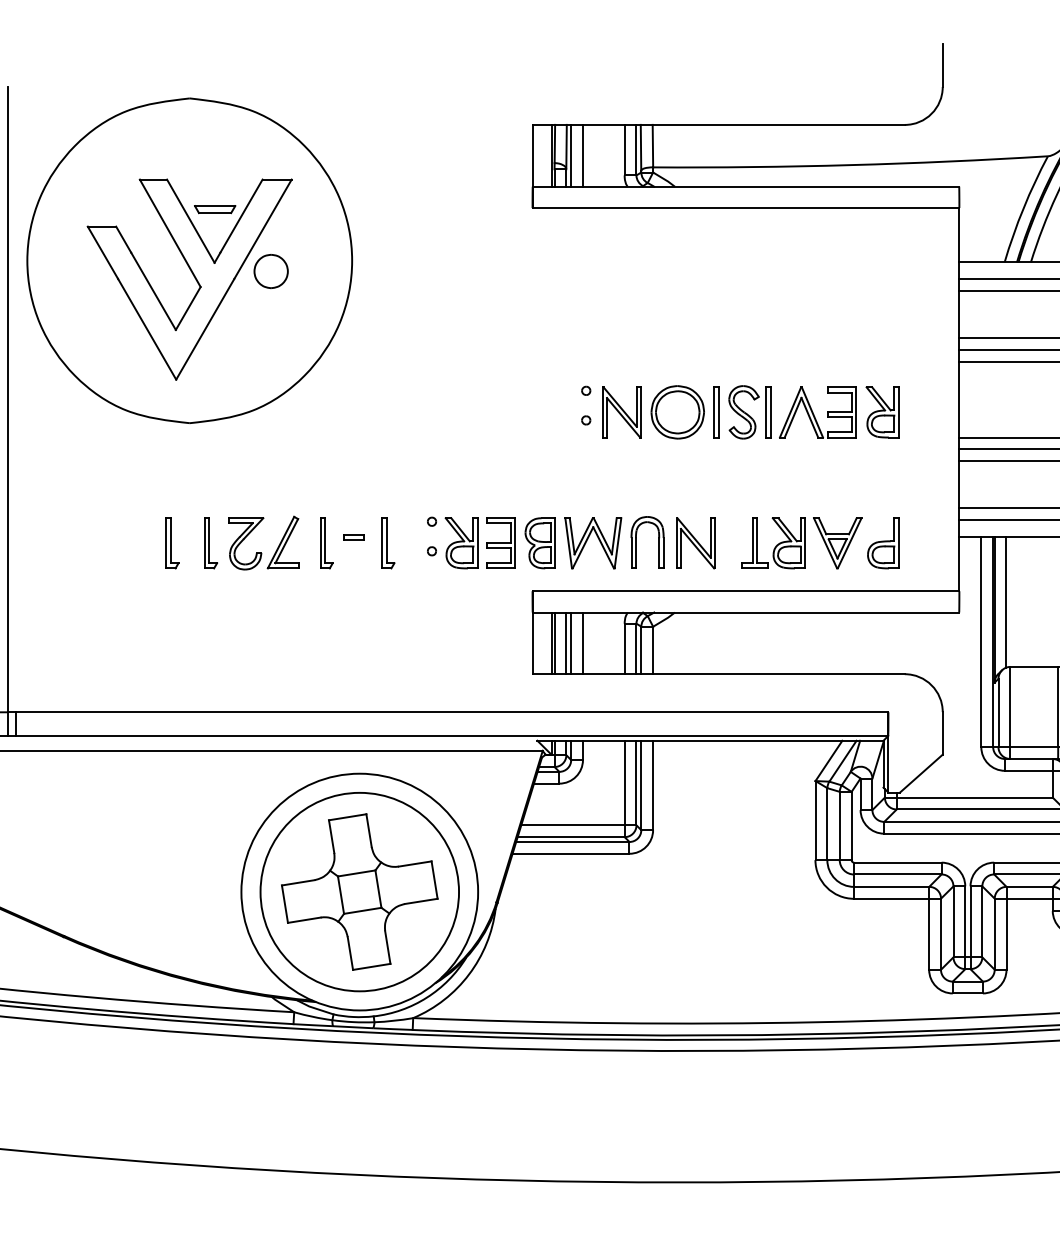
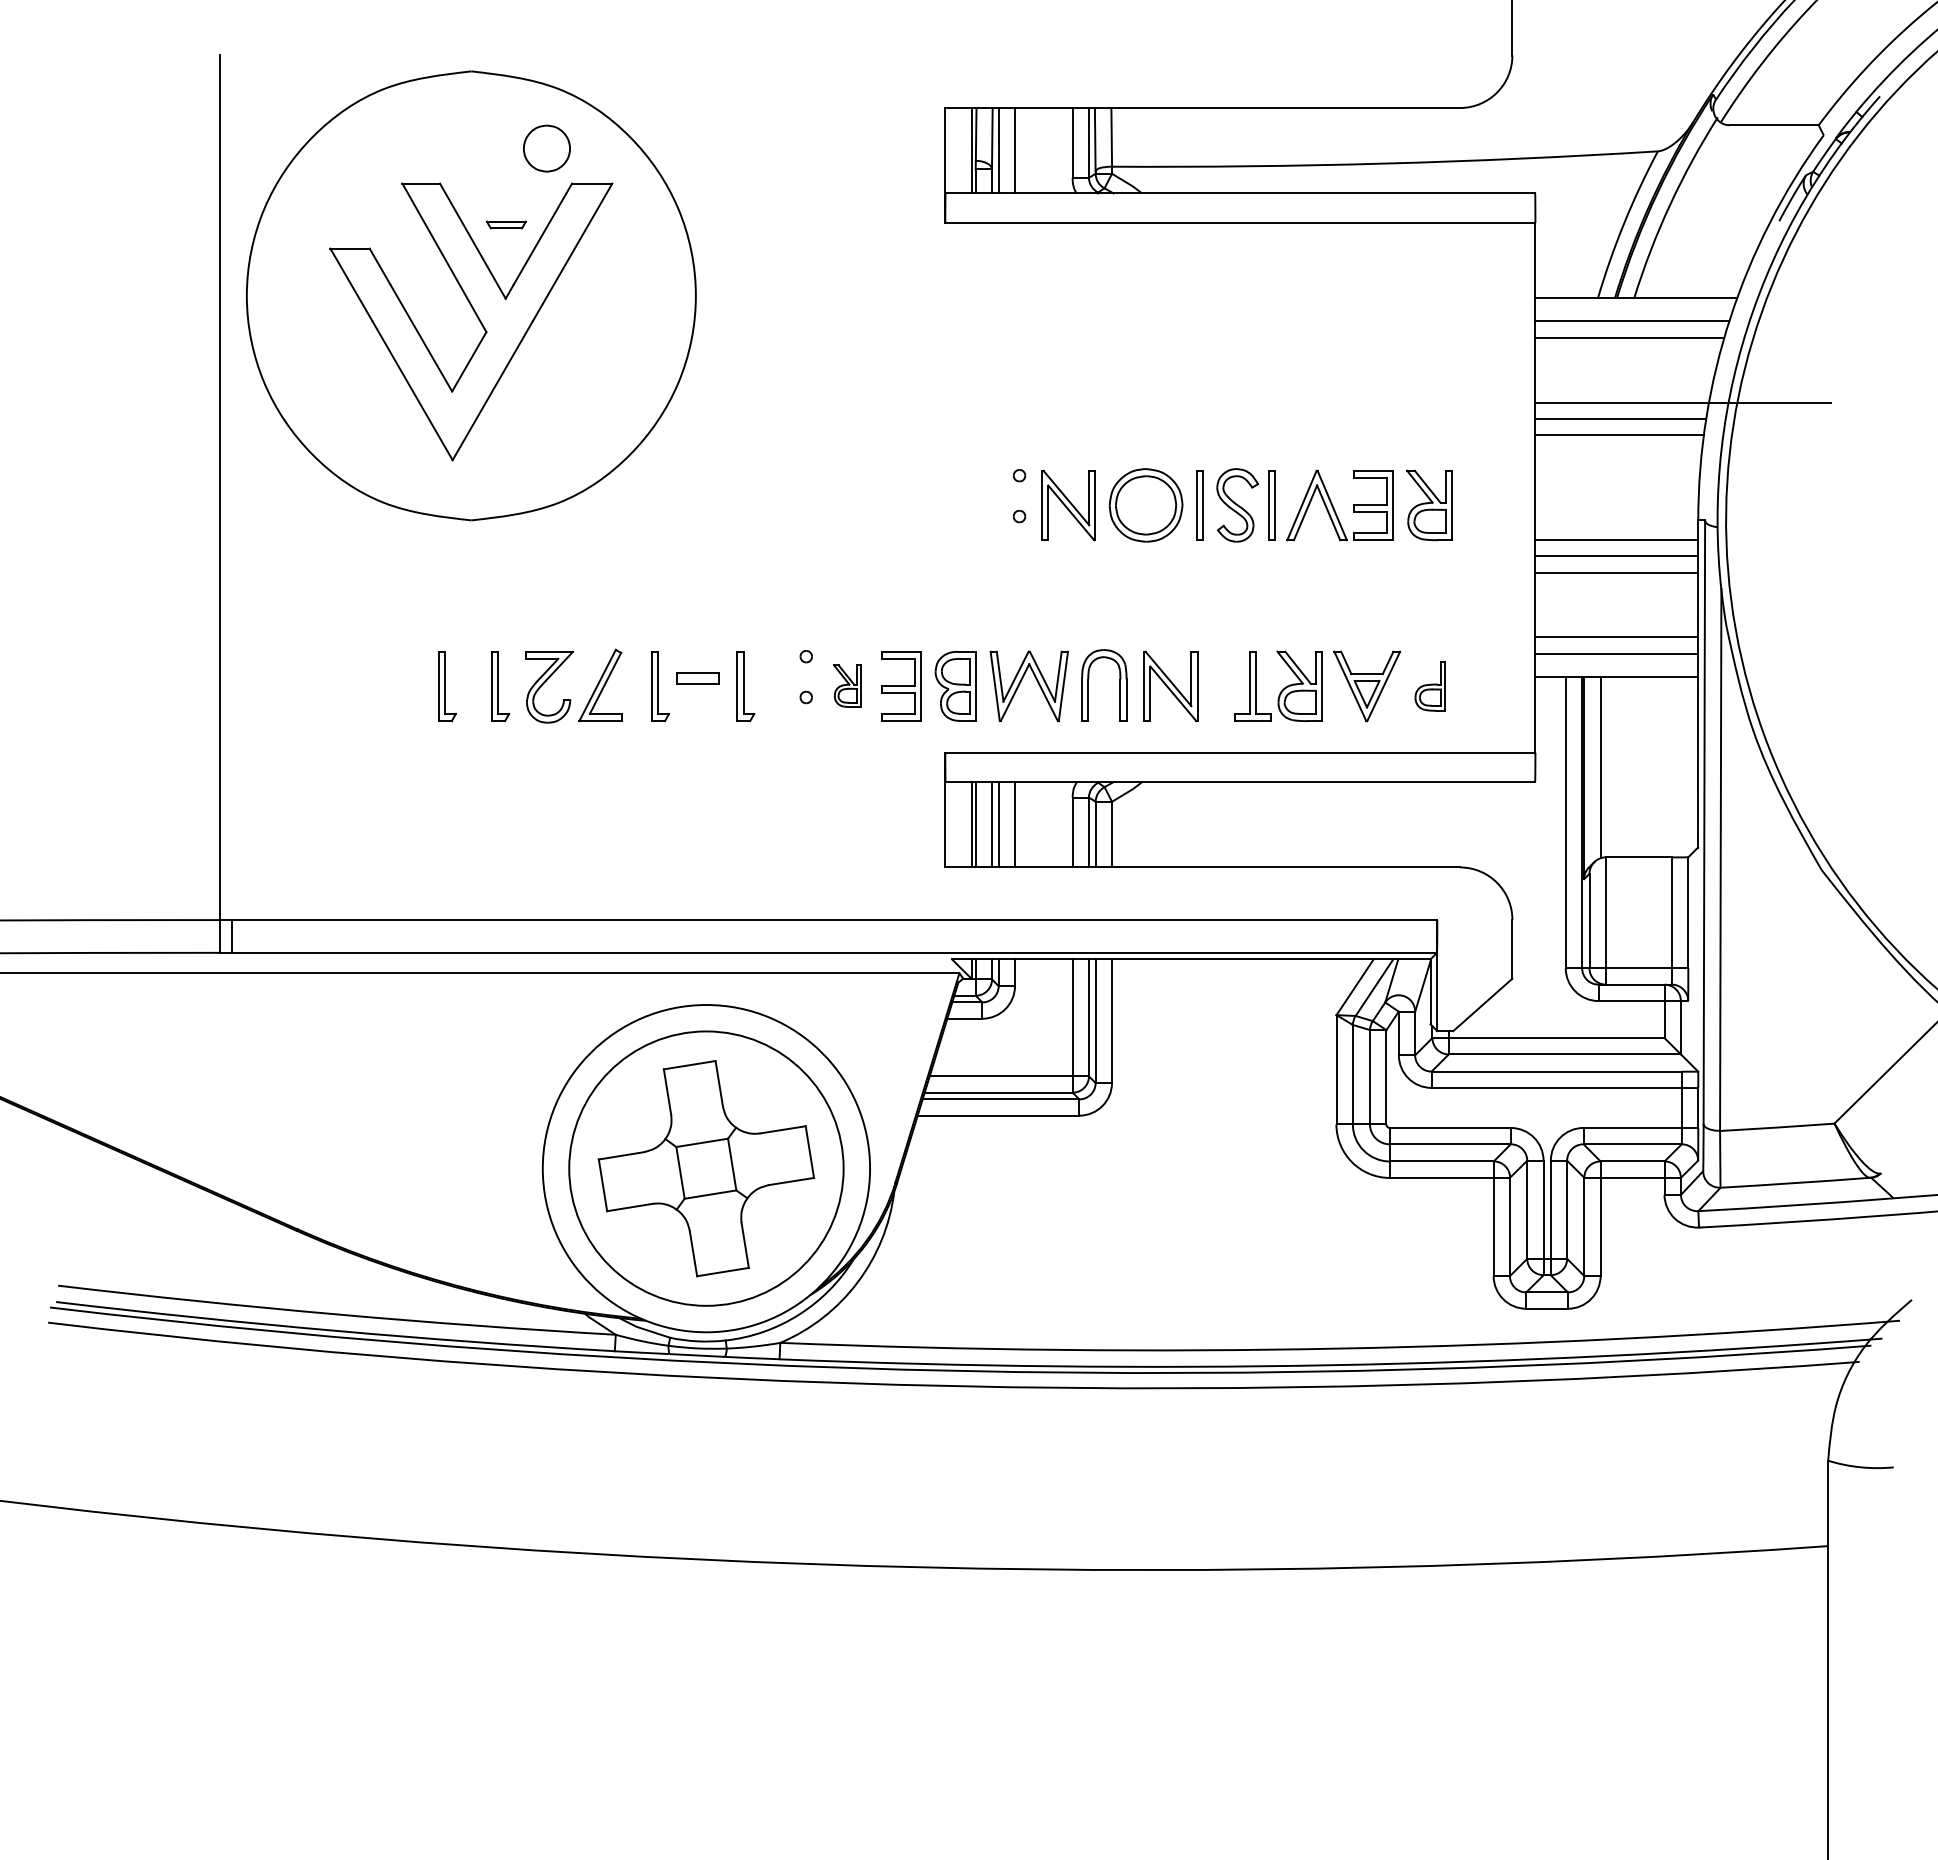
part: (215, 209) -> (506, 224), size x0.7
part: (270, 271) -> (546, 148), moved
part: (354, 537) -> (698, 678), size x1.6
part: (461, 542) -> (847, 685), size x0.6
part: (883, 543) -> (1430, 686), size x0.7

